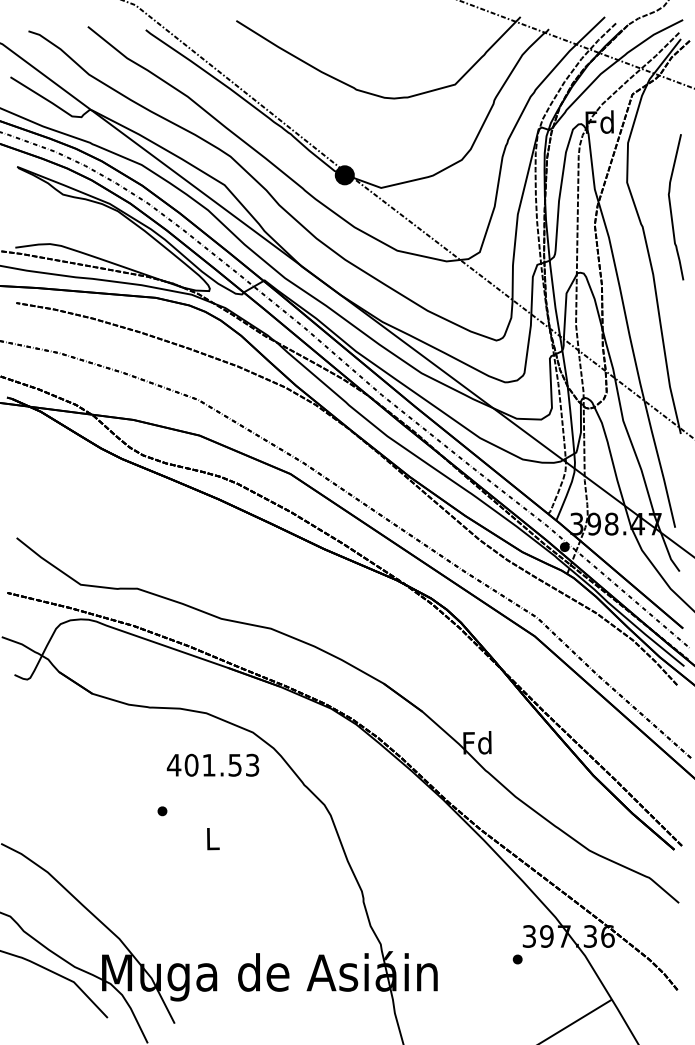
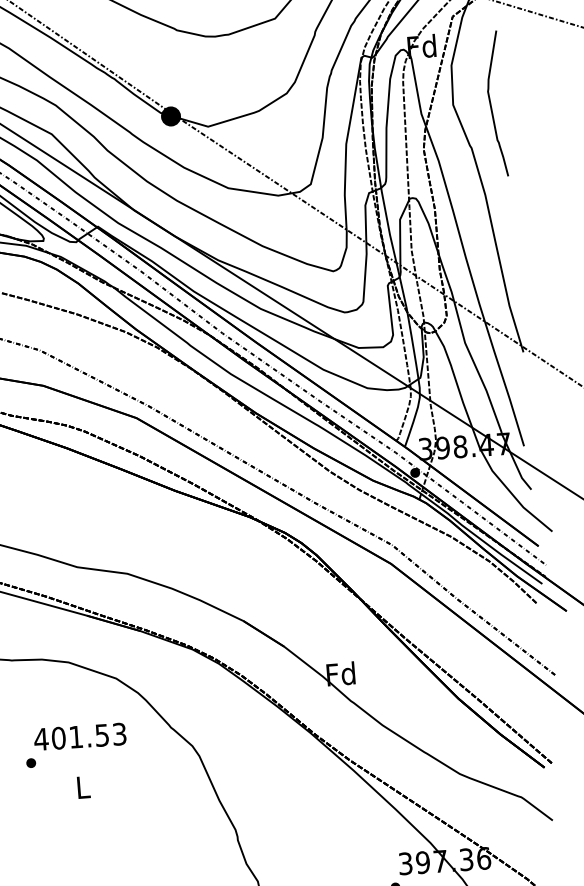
curve: (671, 207) -> (491, 104), moved
text: (212, 764) -> (79, 736), moved

